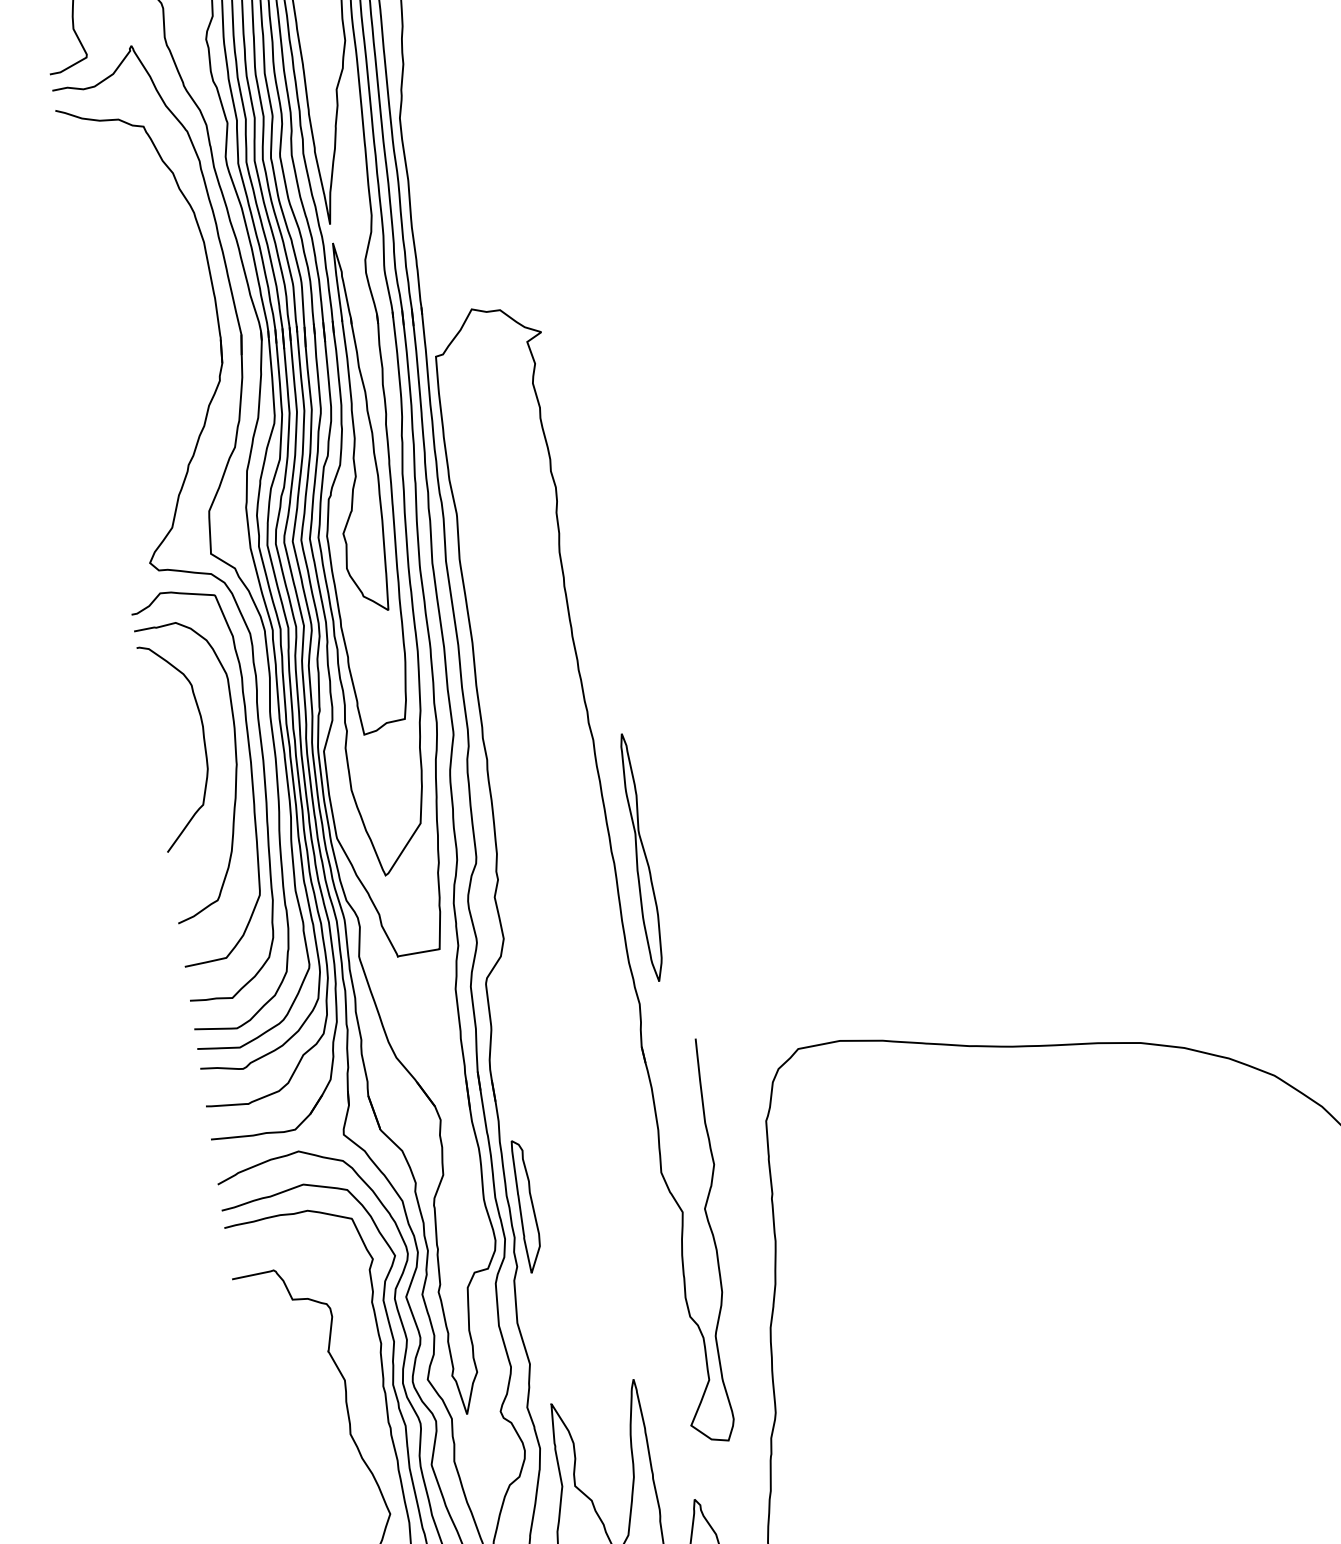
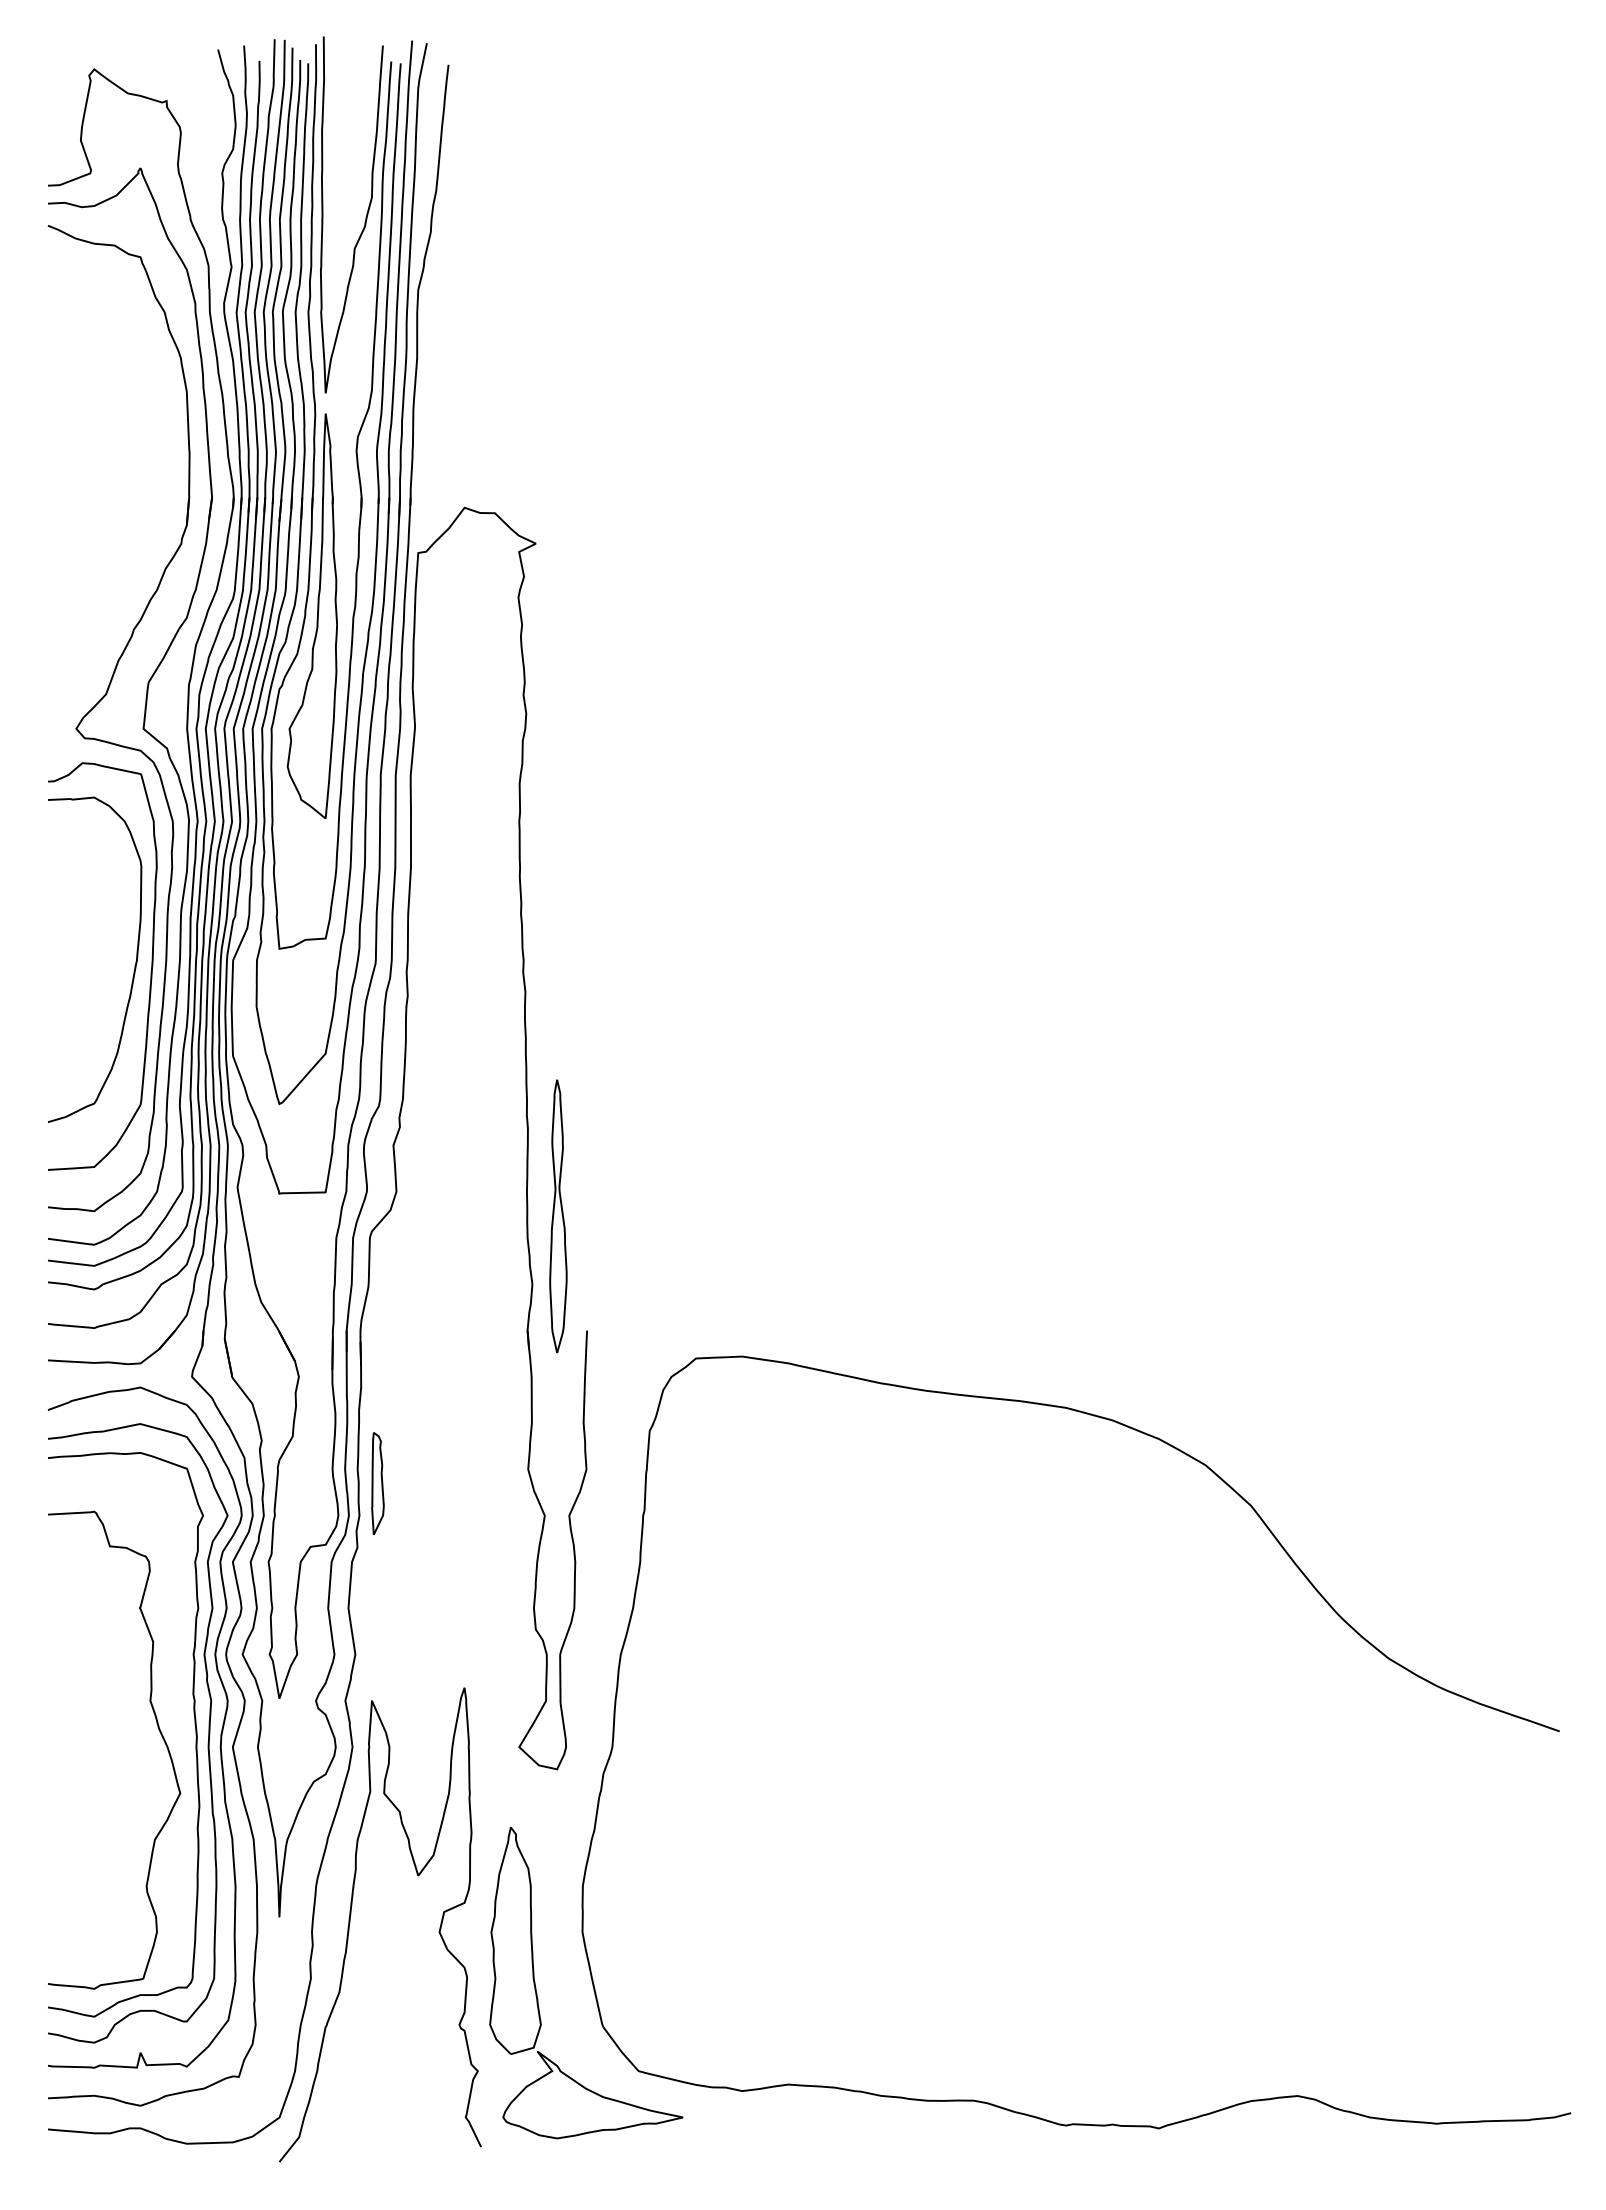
curve: (204, 741) -> (105, 930), removed
part: (641, 857) -> (558, 1216), moved
part: (526, 1206) -> (377, 1483), size x0.7

